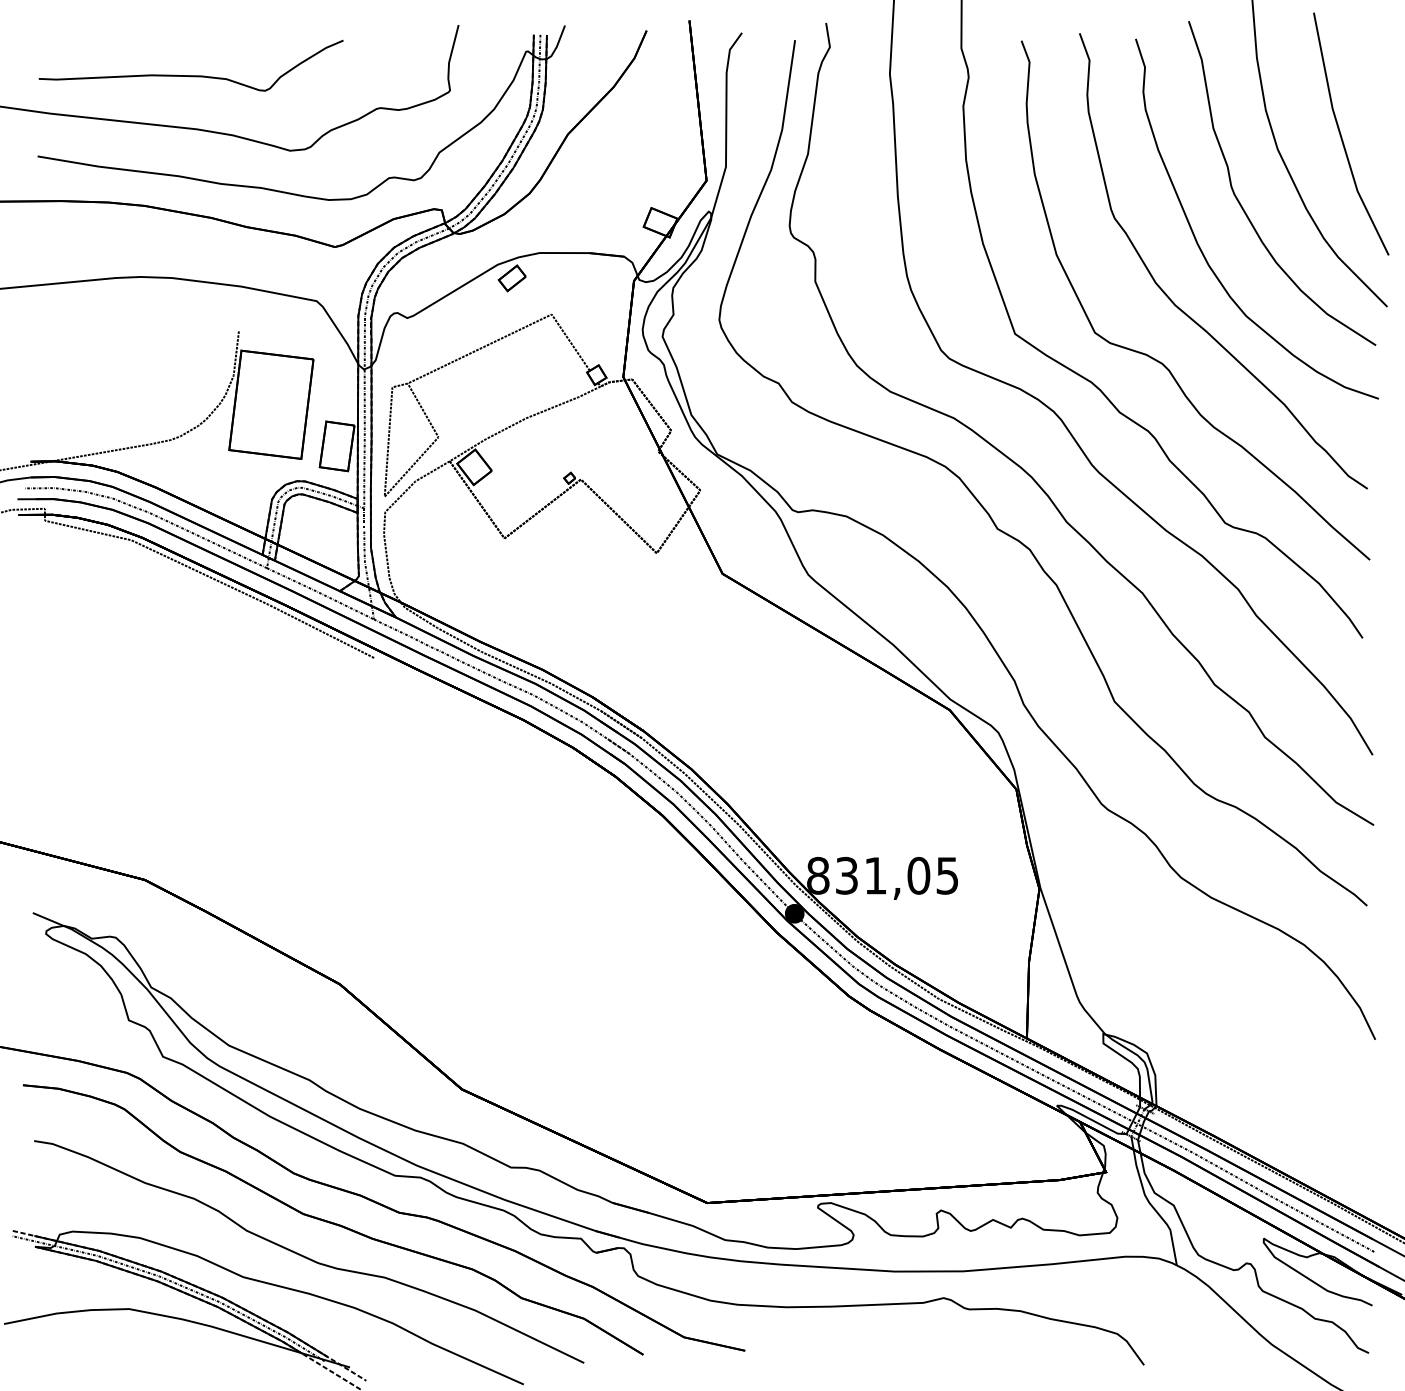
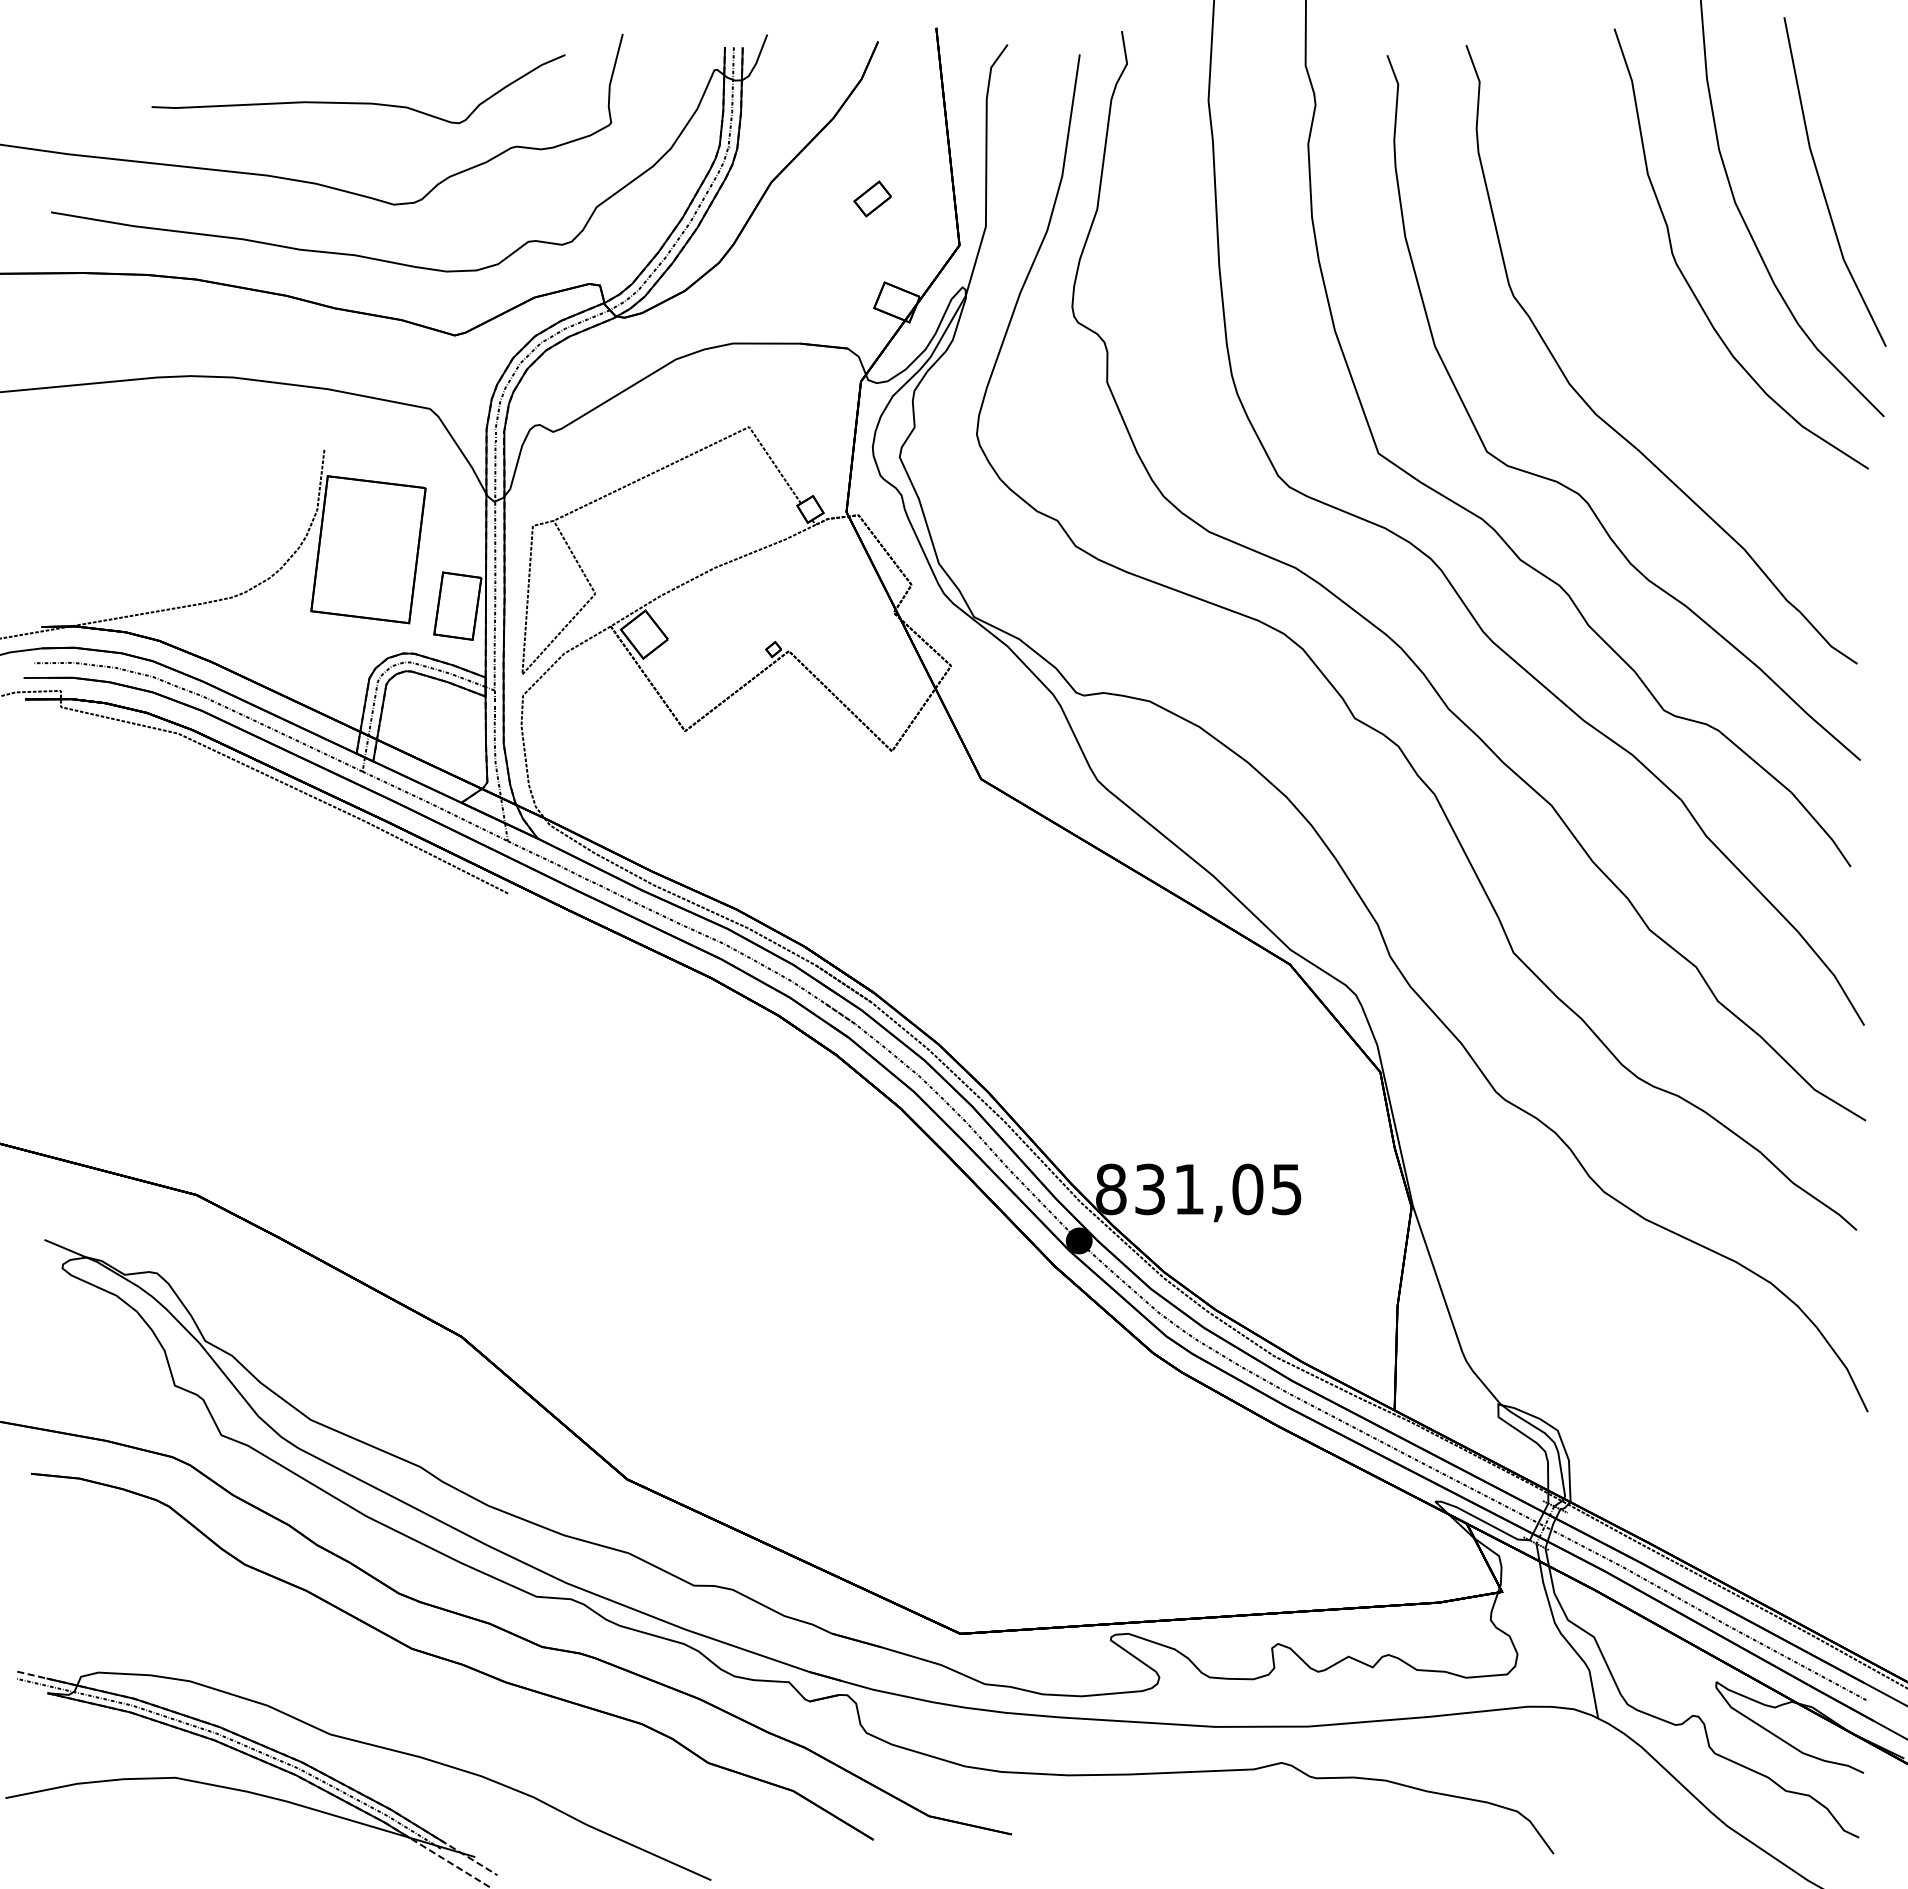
part: (191, 75) -> (358, 102), moved
part: (1200, 247) -> (1630, 336), removed
part: (512, 278) -> (872, 198), moved
curve: (306, 1256) -> (415, 1706), removed

